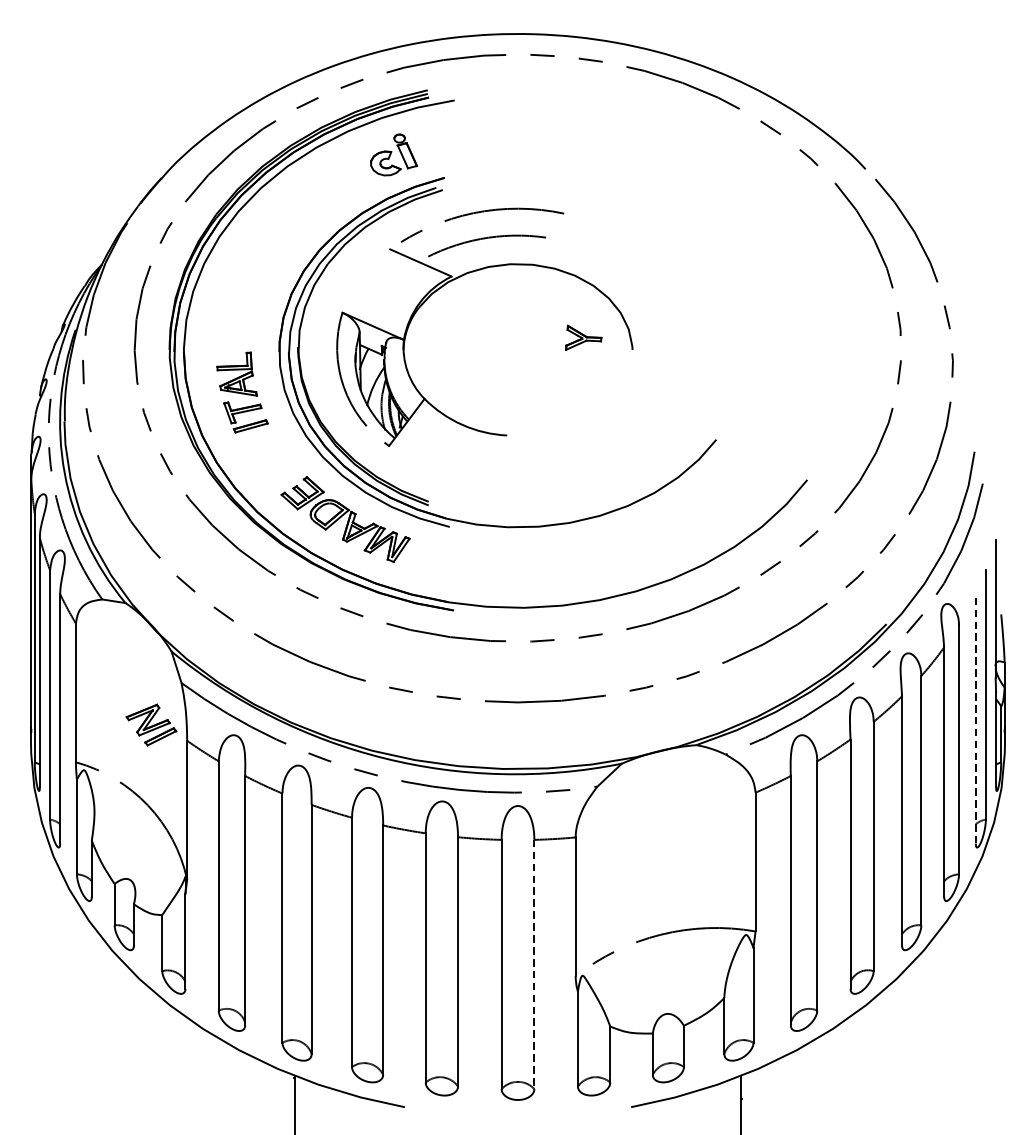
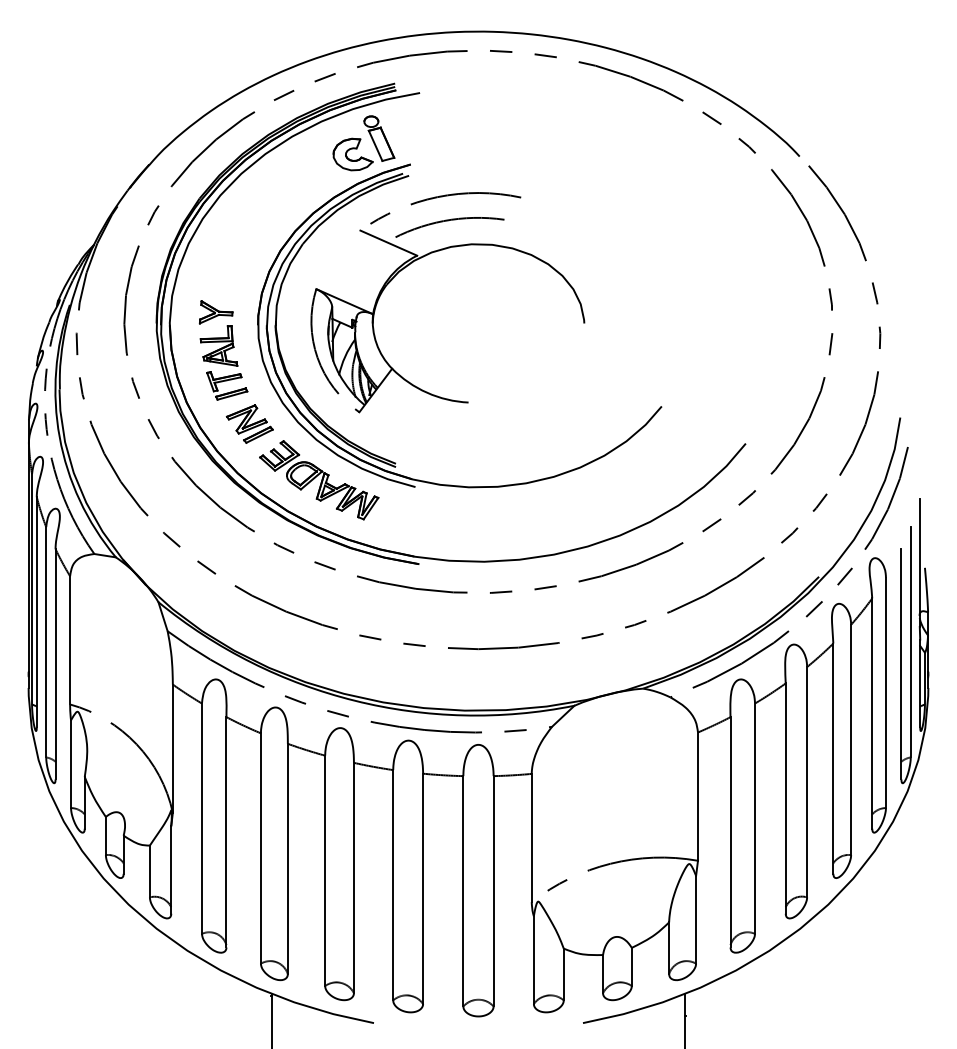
part: (393, 155) -> (363, 143), size x1.43
part: (582, 338) -> (215, 312), moved
line: (975, 717) -> (901, 663), dashed -> solid
part: (151, 724) -> (249, 423), moved
line: (534, 964) -> (493, 891), dashed -> solid

